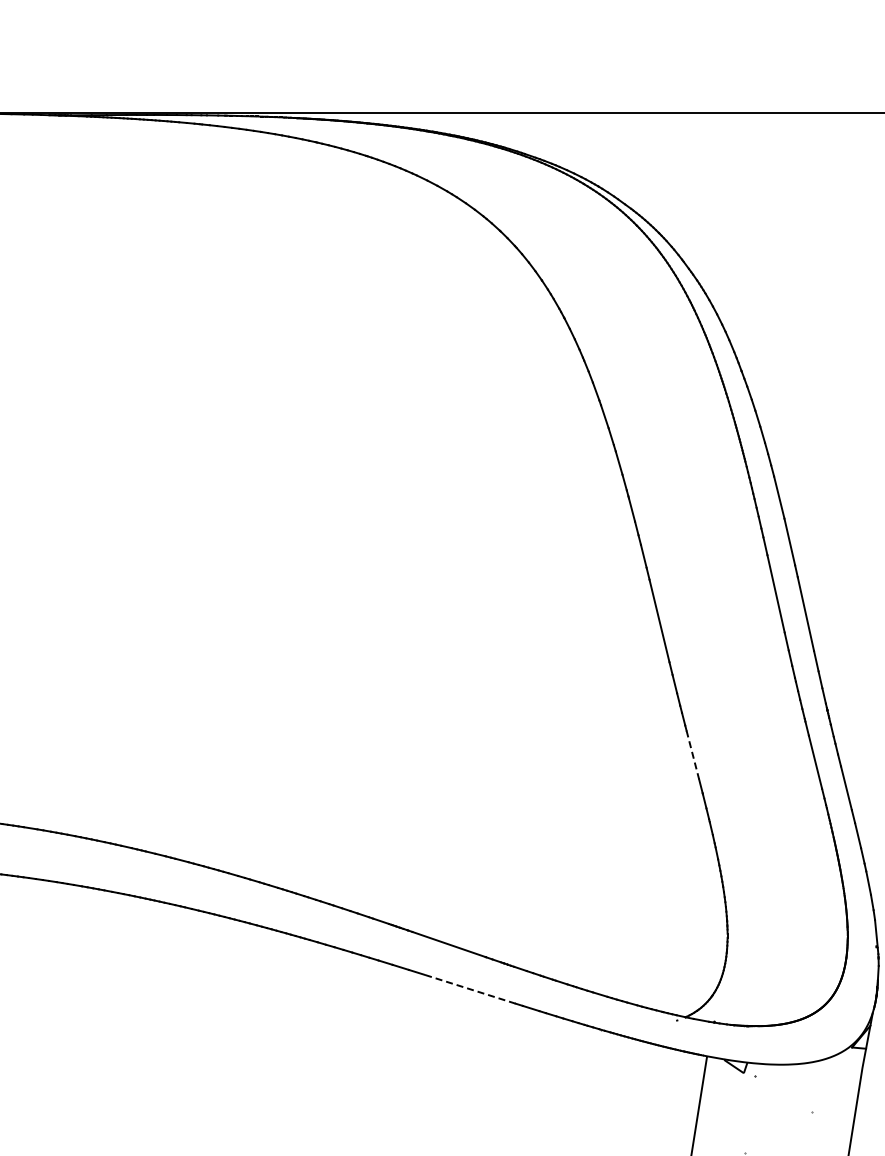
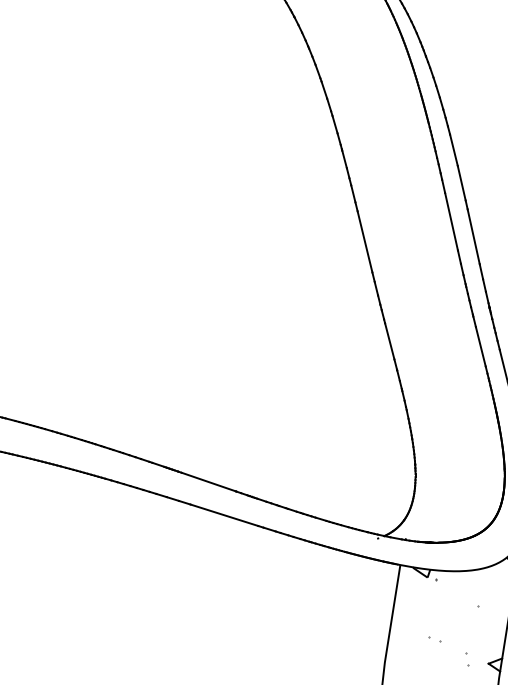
line: (692, 755) -> (389, 341), dashed -> solid
line: (470, 989) -> (224, 515), dashed -> solid

